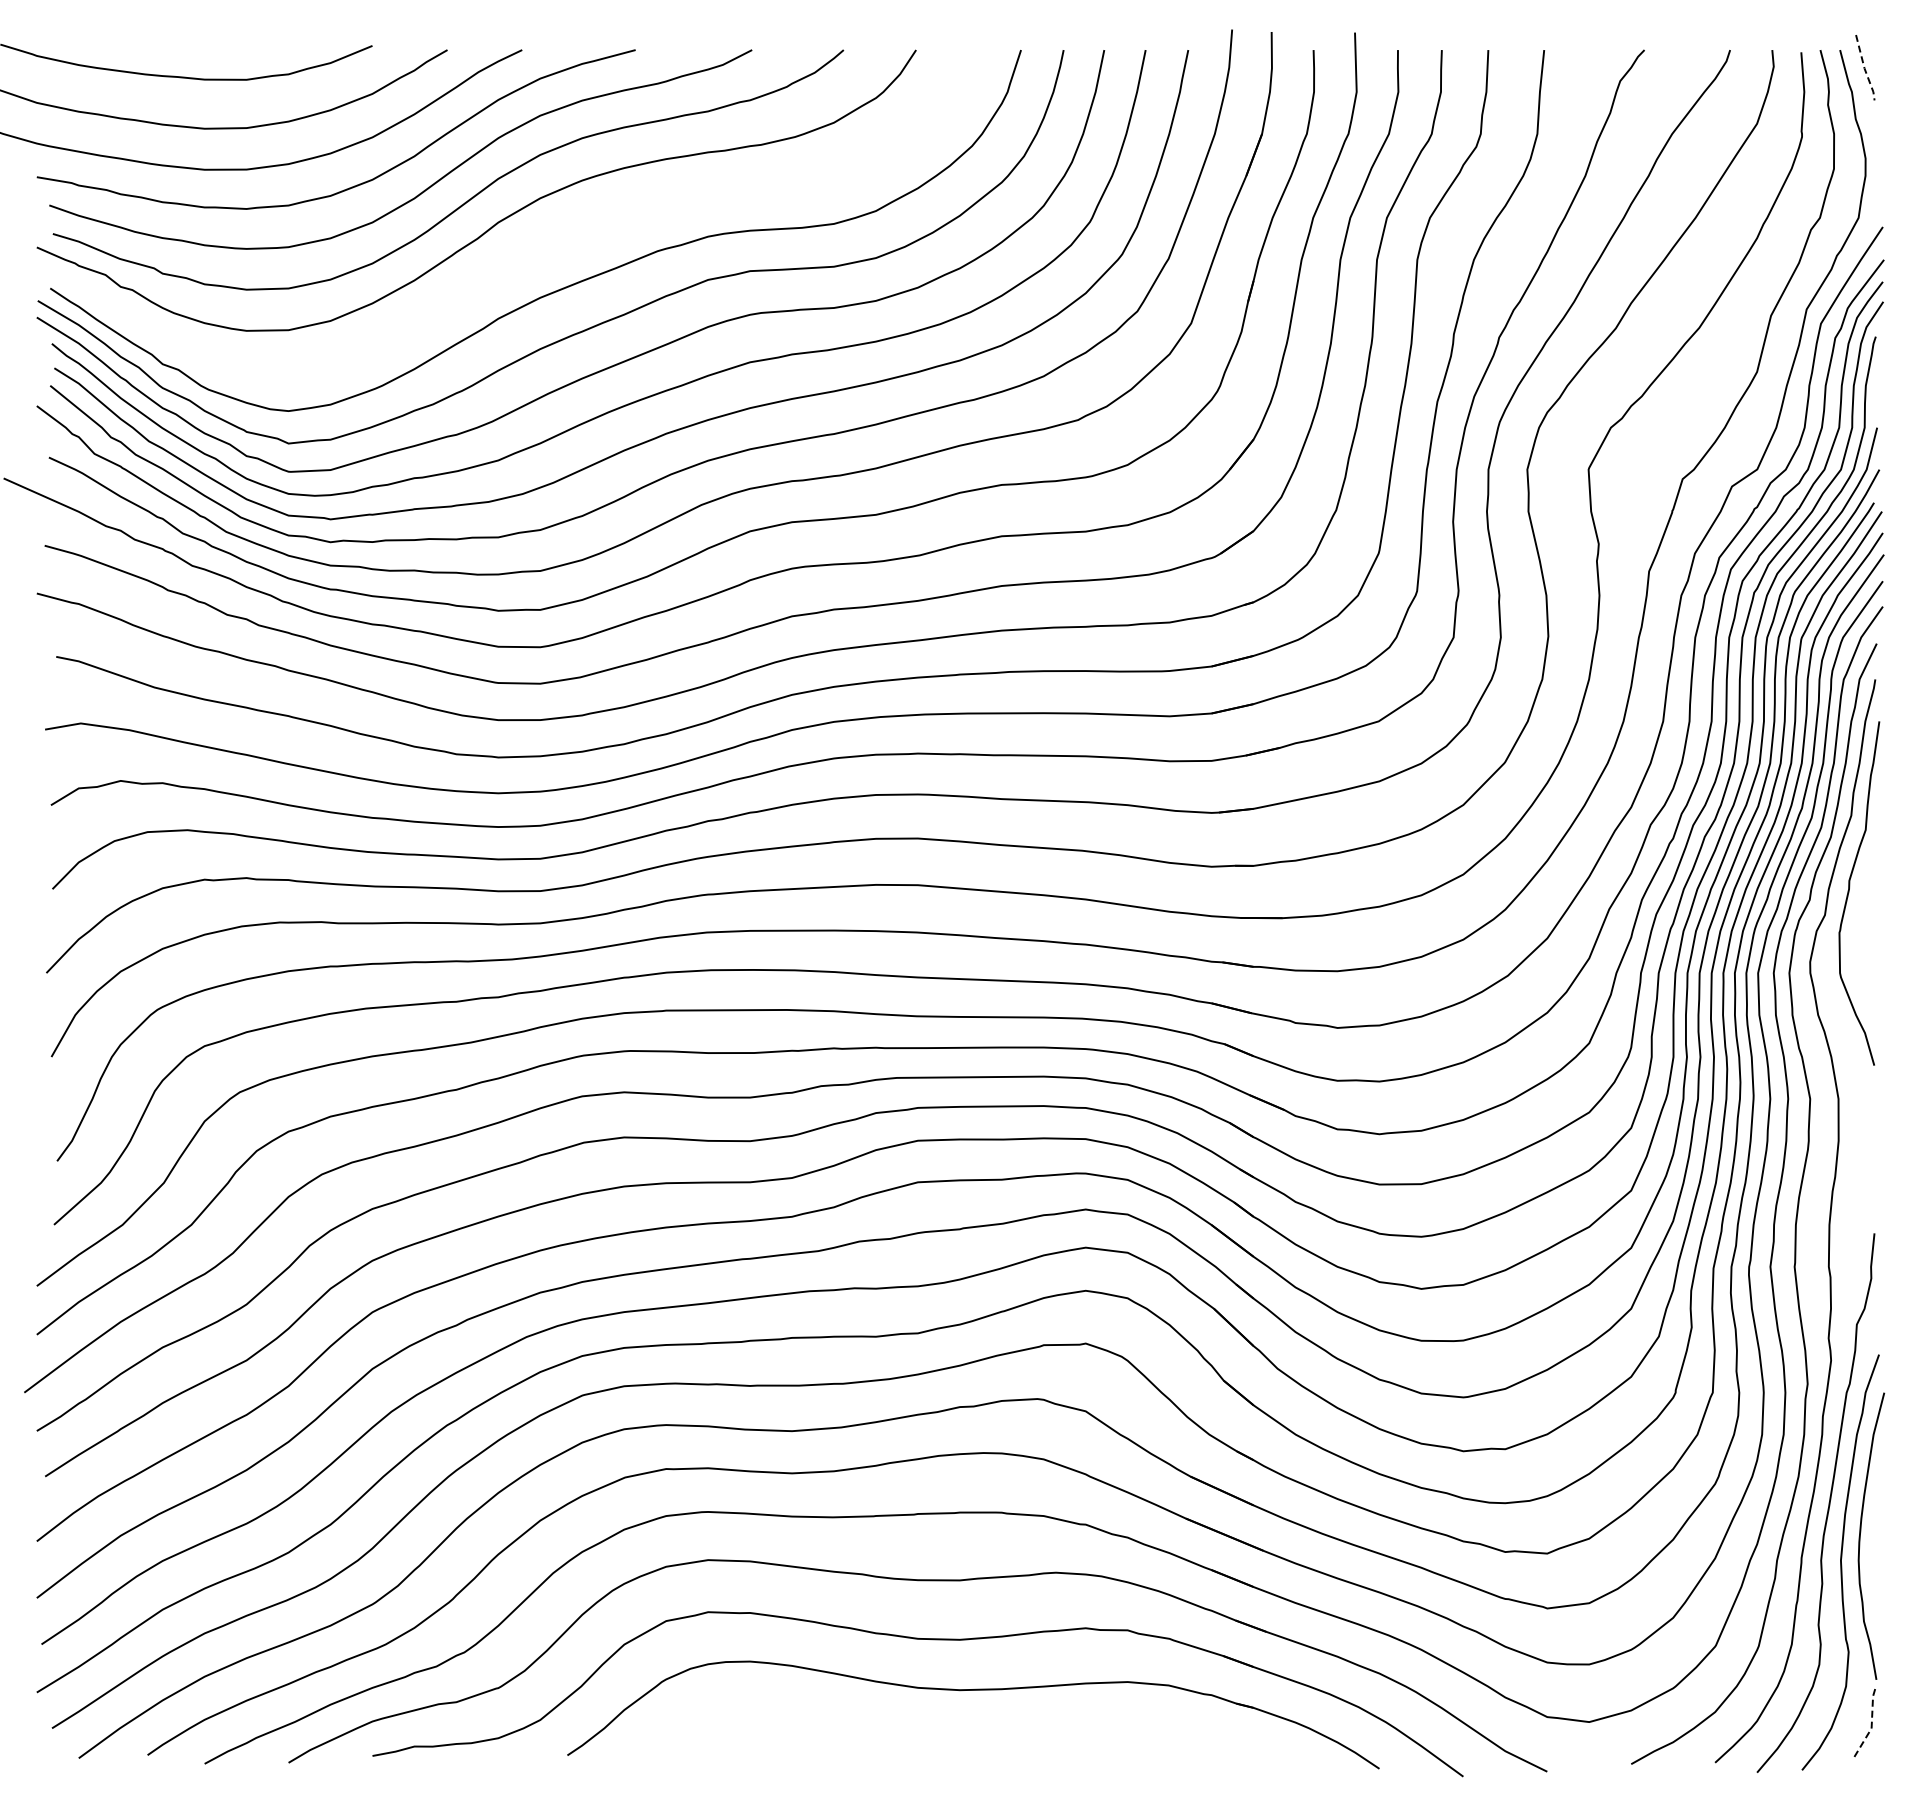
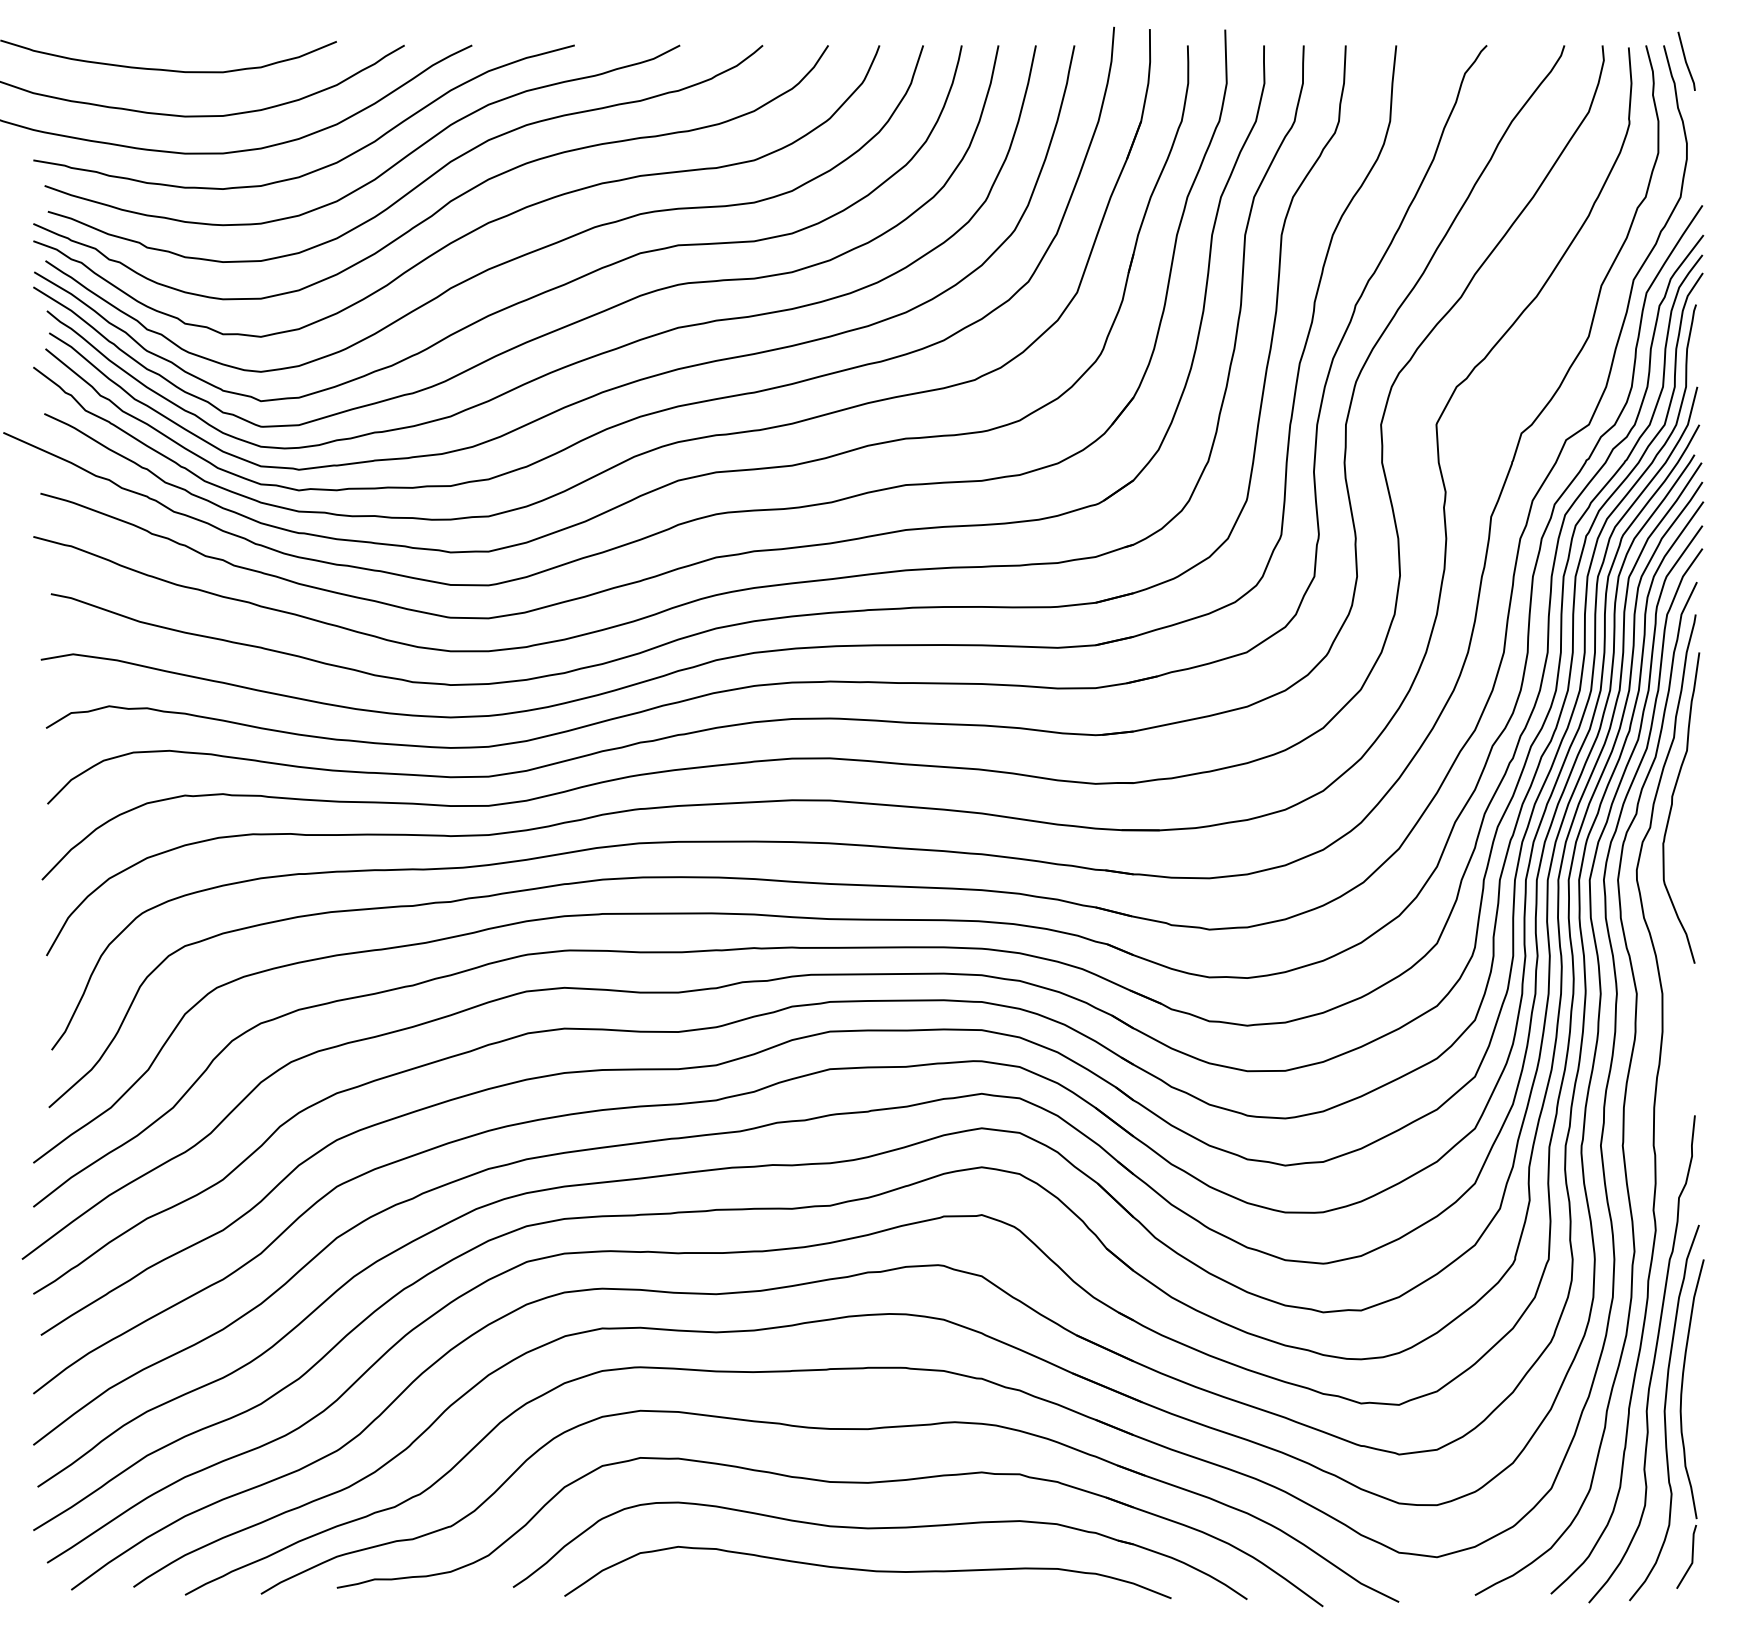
line: (1864, 68) -> (1685, 62), dashed -> solid
curve: (524, 253) -> (474, 229), added
line: (1871, 1723) -> (1692, 1558), dashed -> solid
curve: (959, 1737) -> (867, 1571), added

